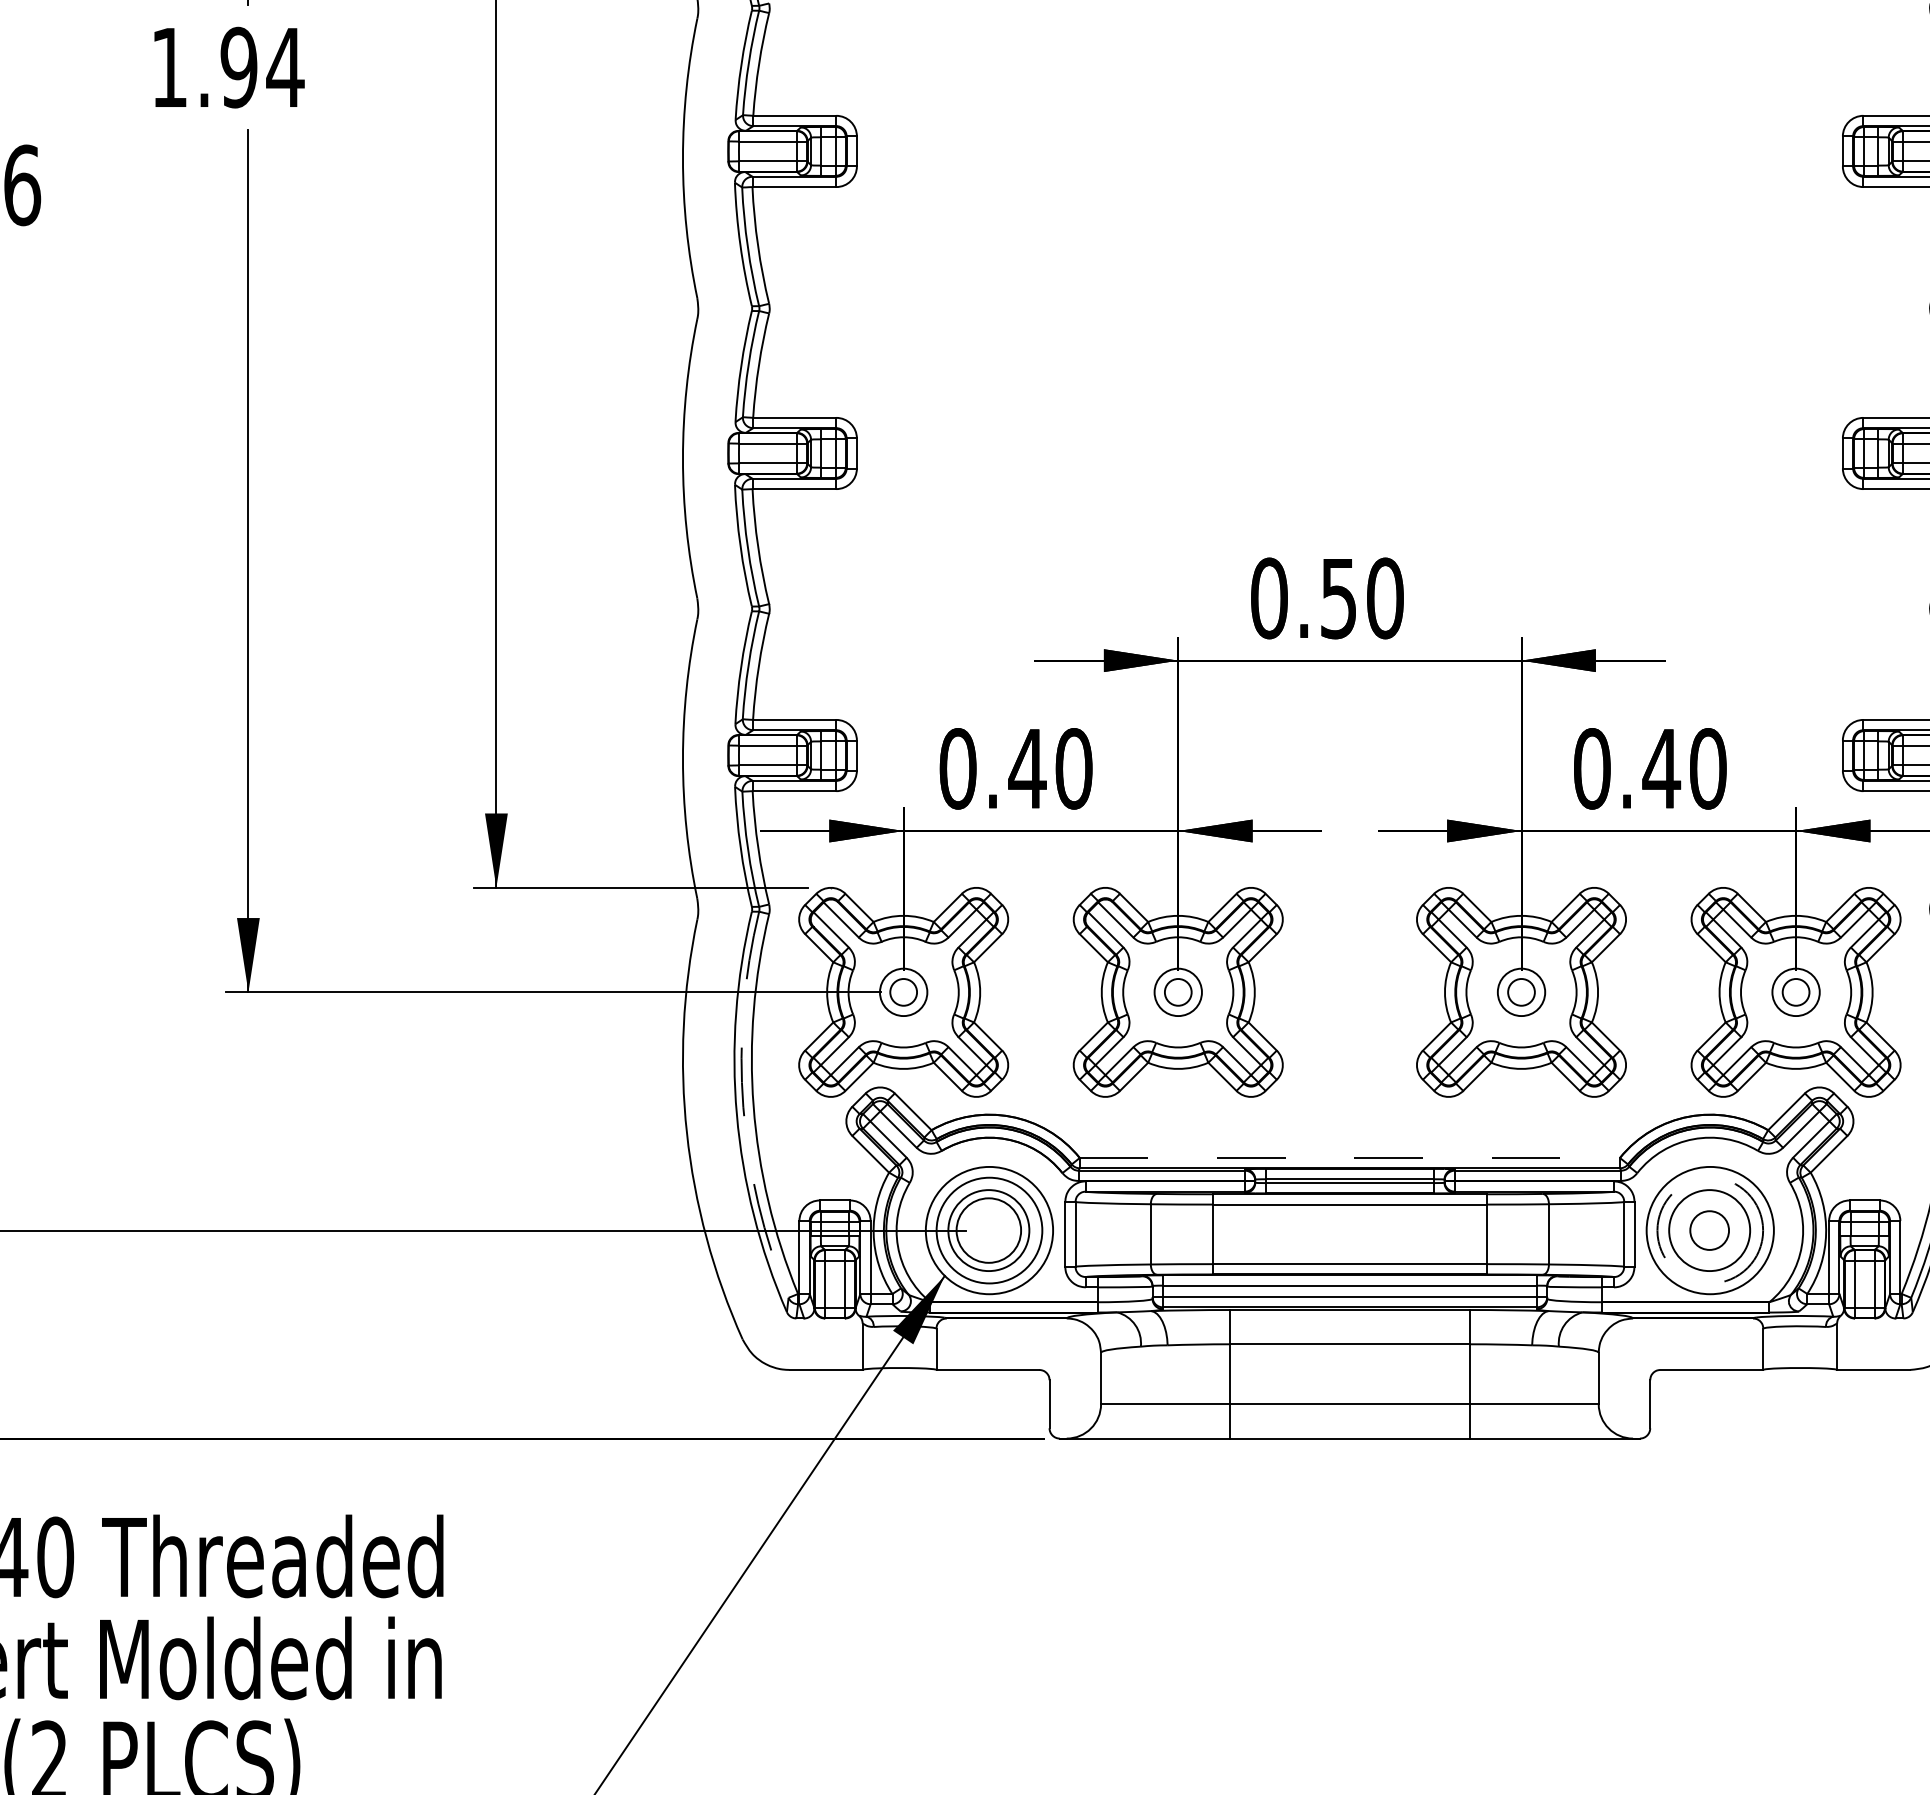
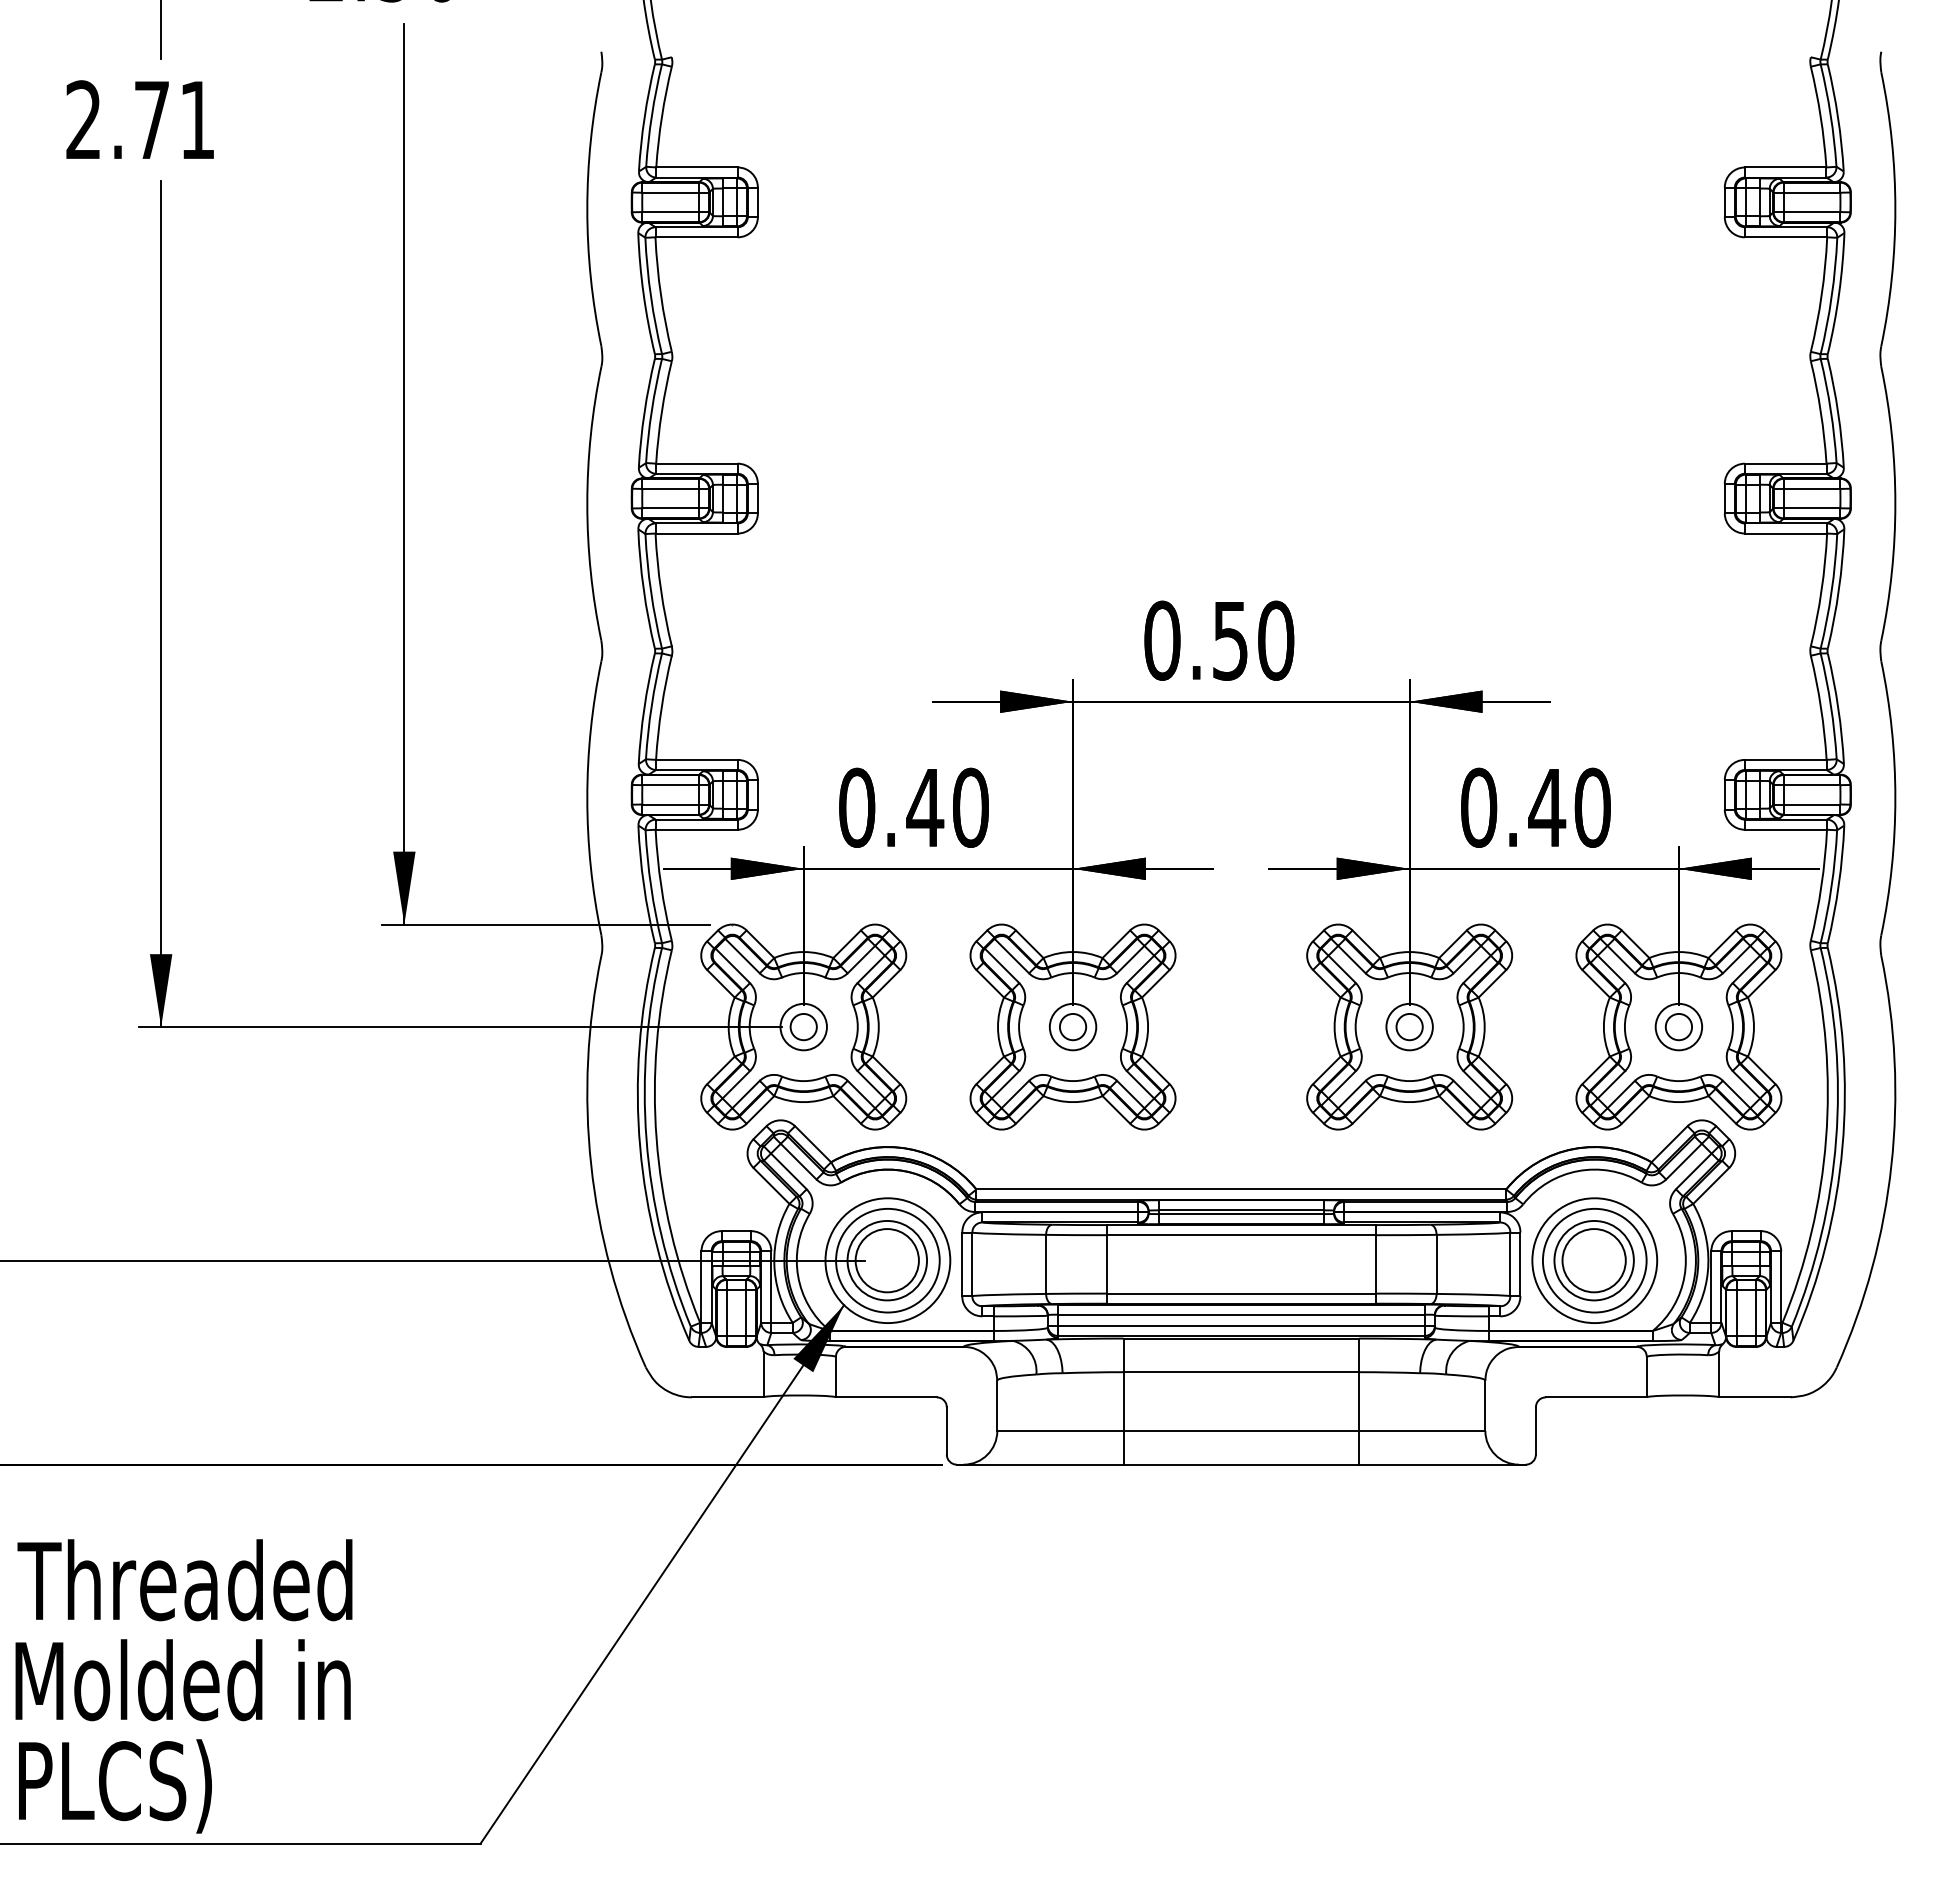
text: (228, 67) -> (141, 120), 1.94 -> 2.71
arc: (743, 1107) -> (646, 1139), dashed -> solid
line: (1350, 1157) -> (1241, 1189), dashed -> solid
circle: (1708, 1230) -> (1593, 1260), size x1.67
circle: (1710, 1230) -> (1594, 1260), dashed -> solid

